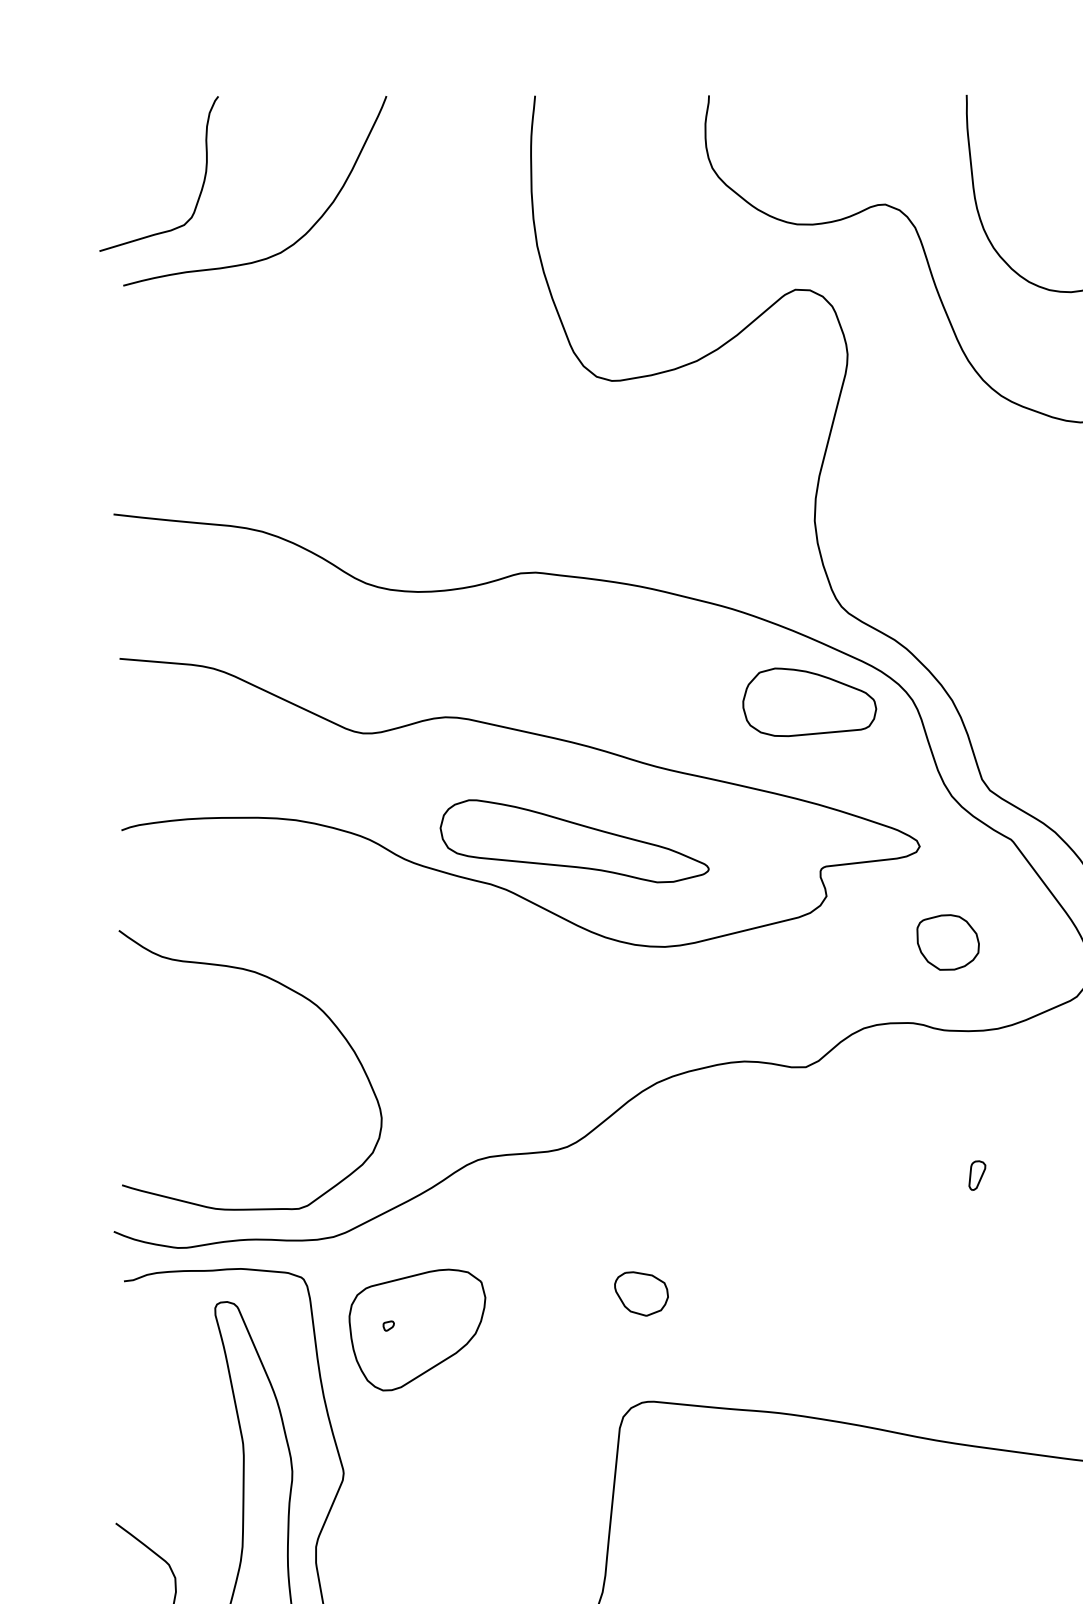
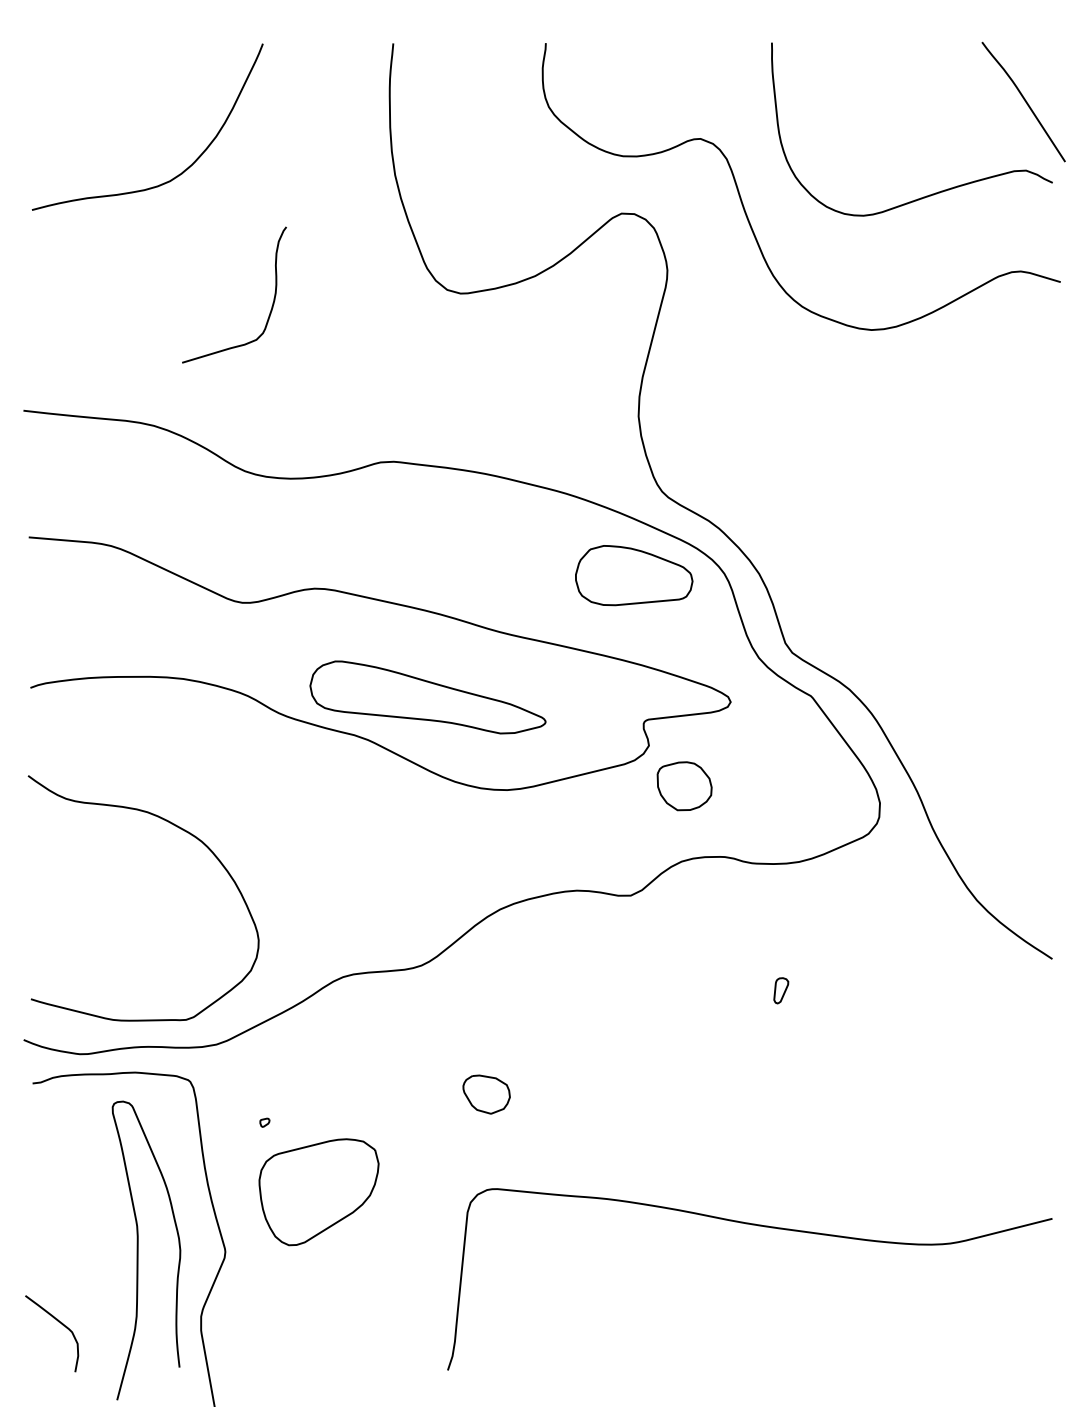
curve: (202, 182) -> (272, 302), moved
part: (947, 942) -> (684, 786), moved
part: (416, 1330) -> (318, 1192), moved

